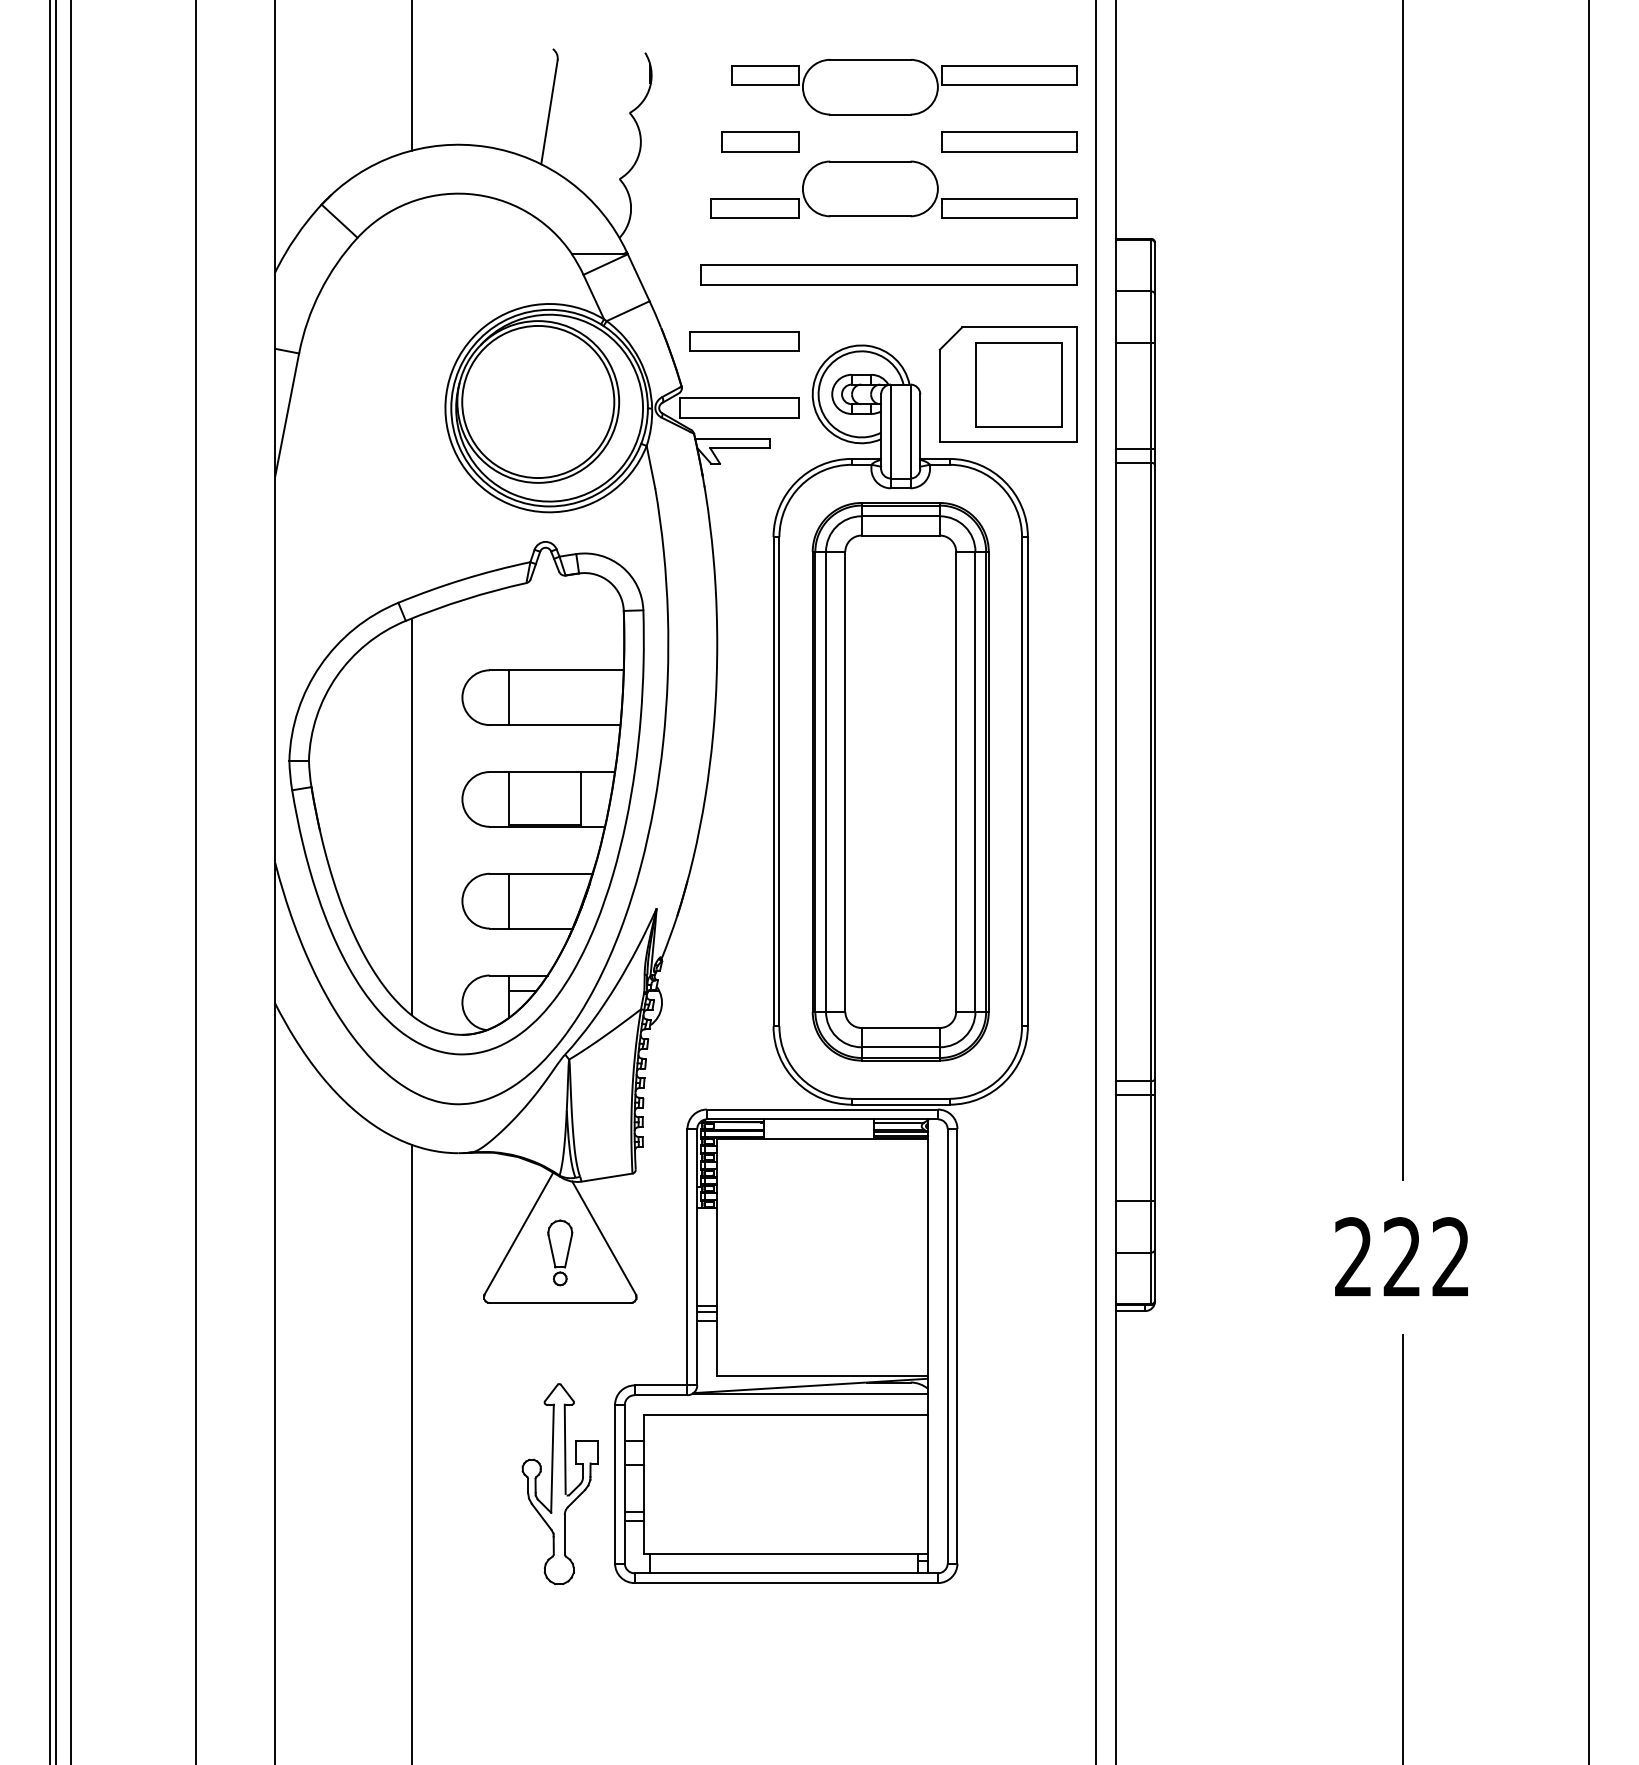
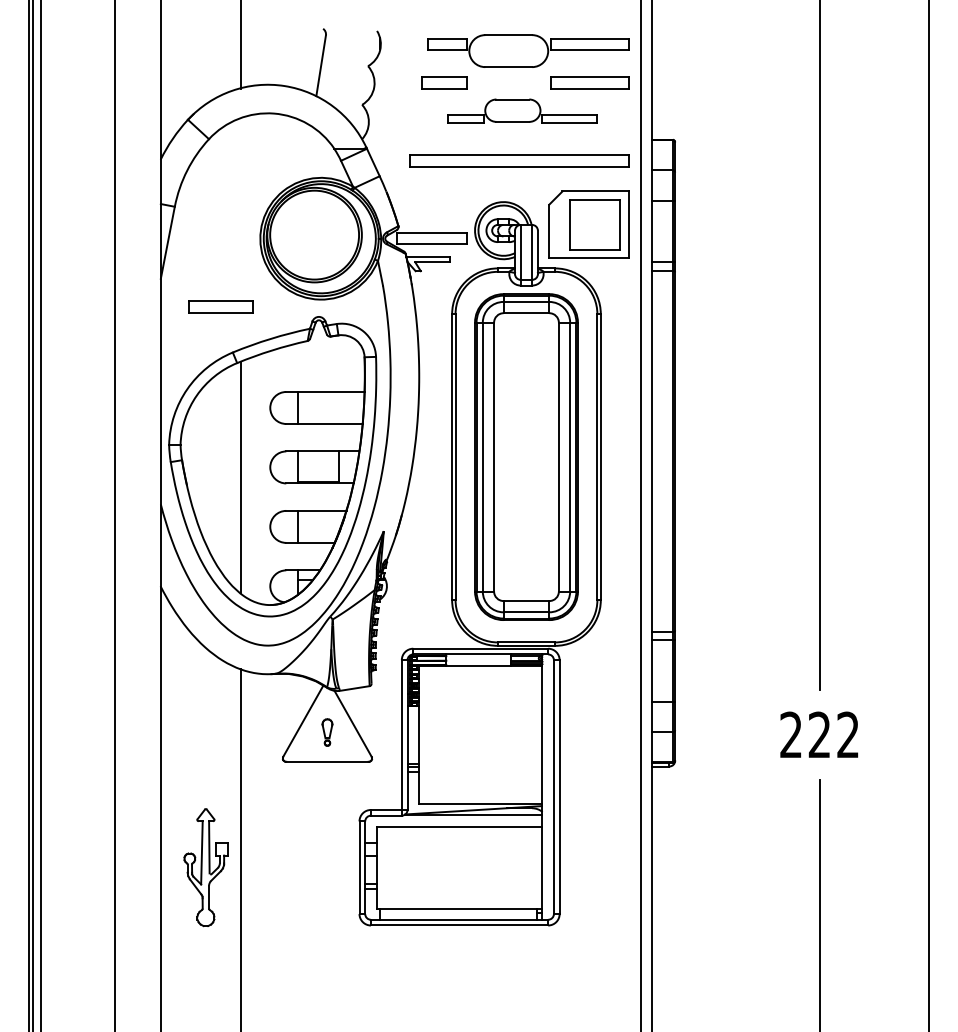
part: (893, 188) -> (522, 110), size x0.7
part: (743, 341) -> (220, 306), moved
part: (560, 1252) -> (327, 732), size x0.7
part: (558, 1483) -> (205, 867), moved

